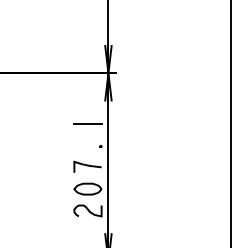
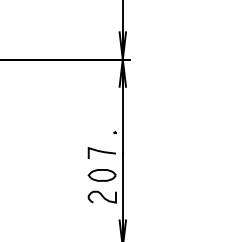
line: (87, 123) -> (101, 109), removed

